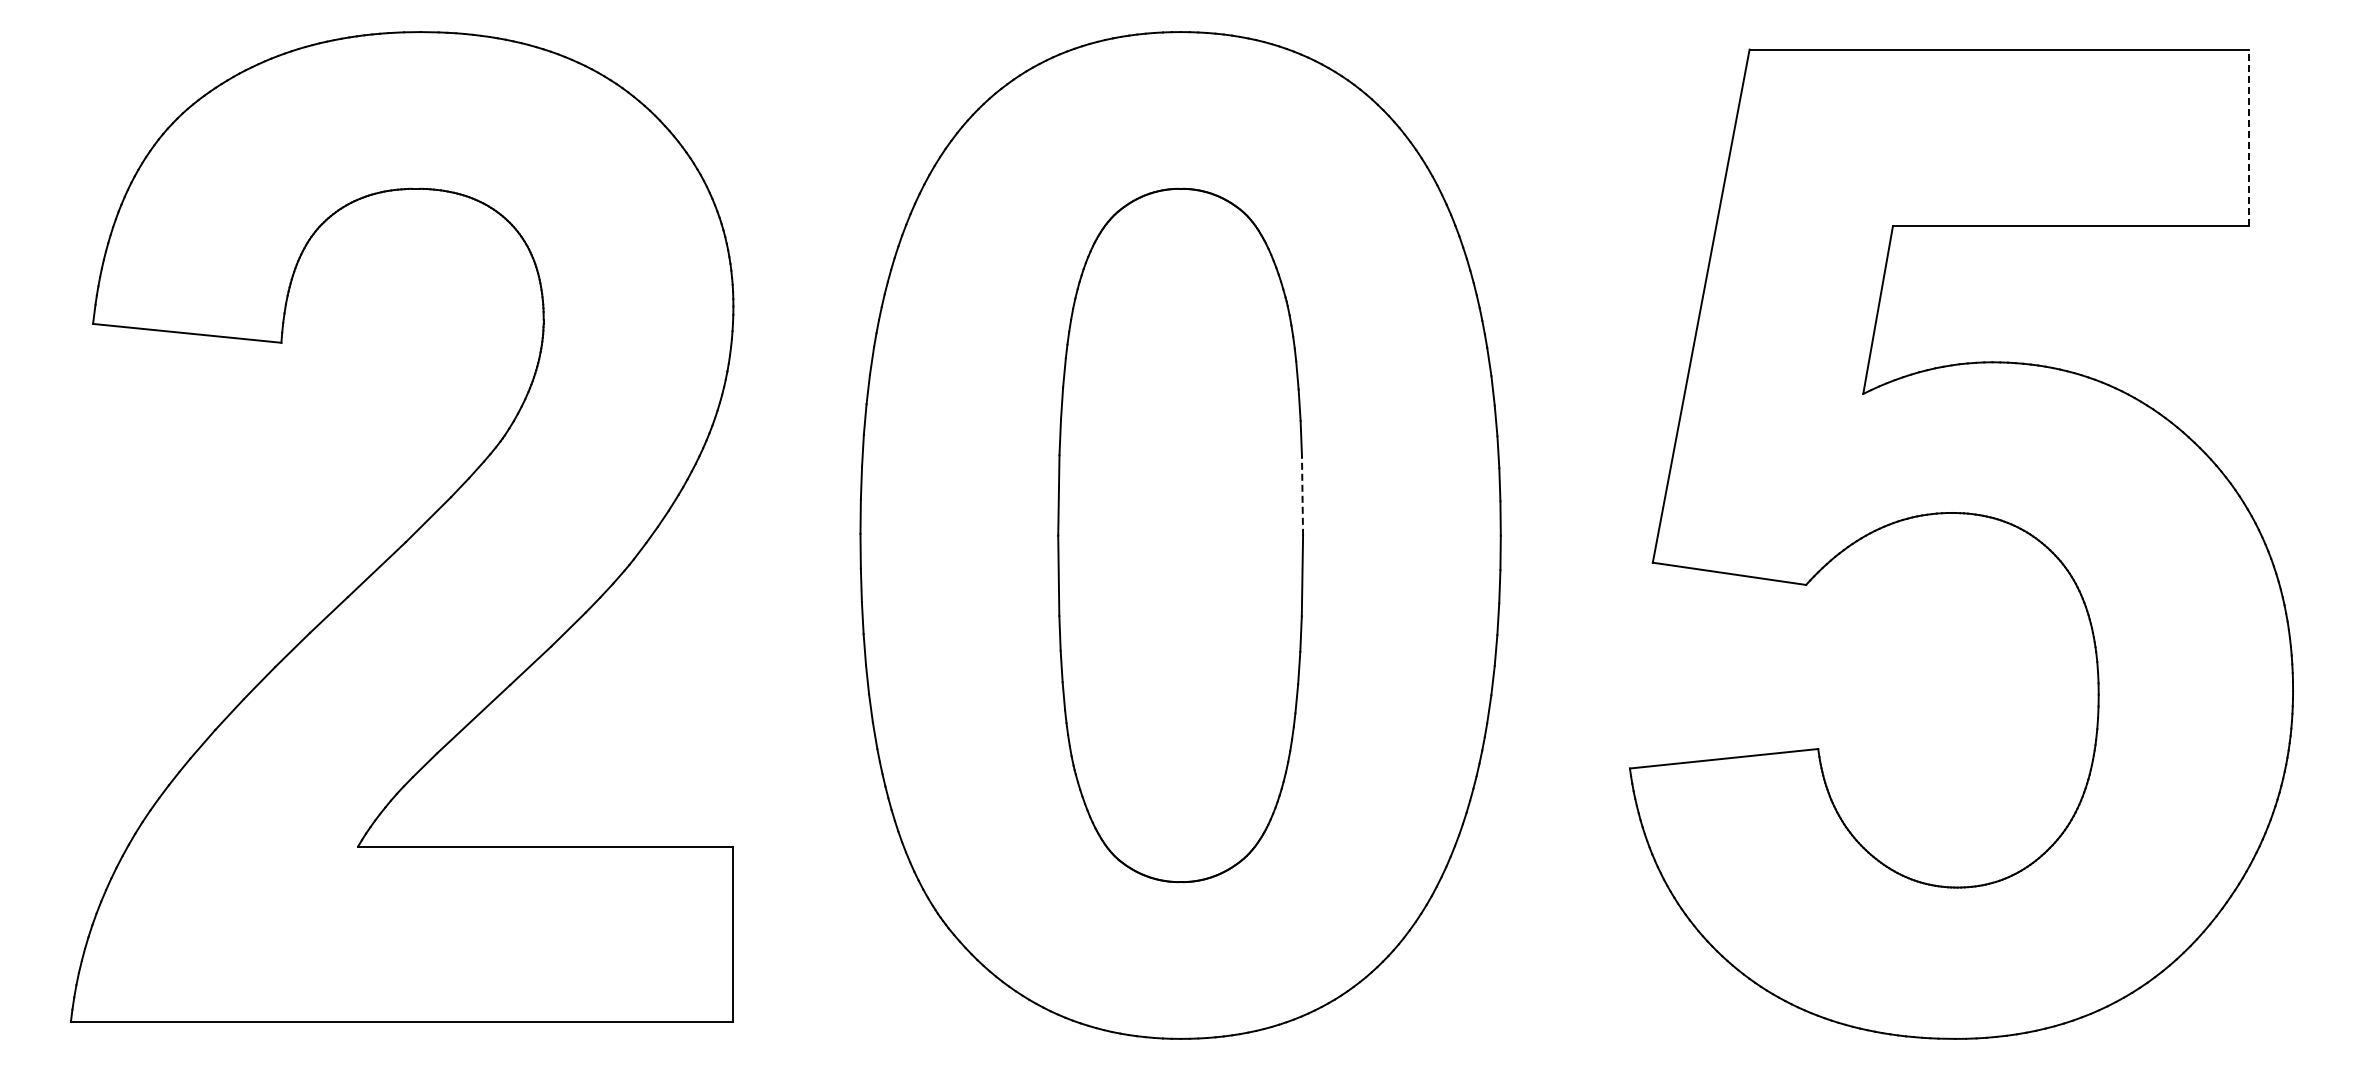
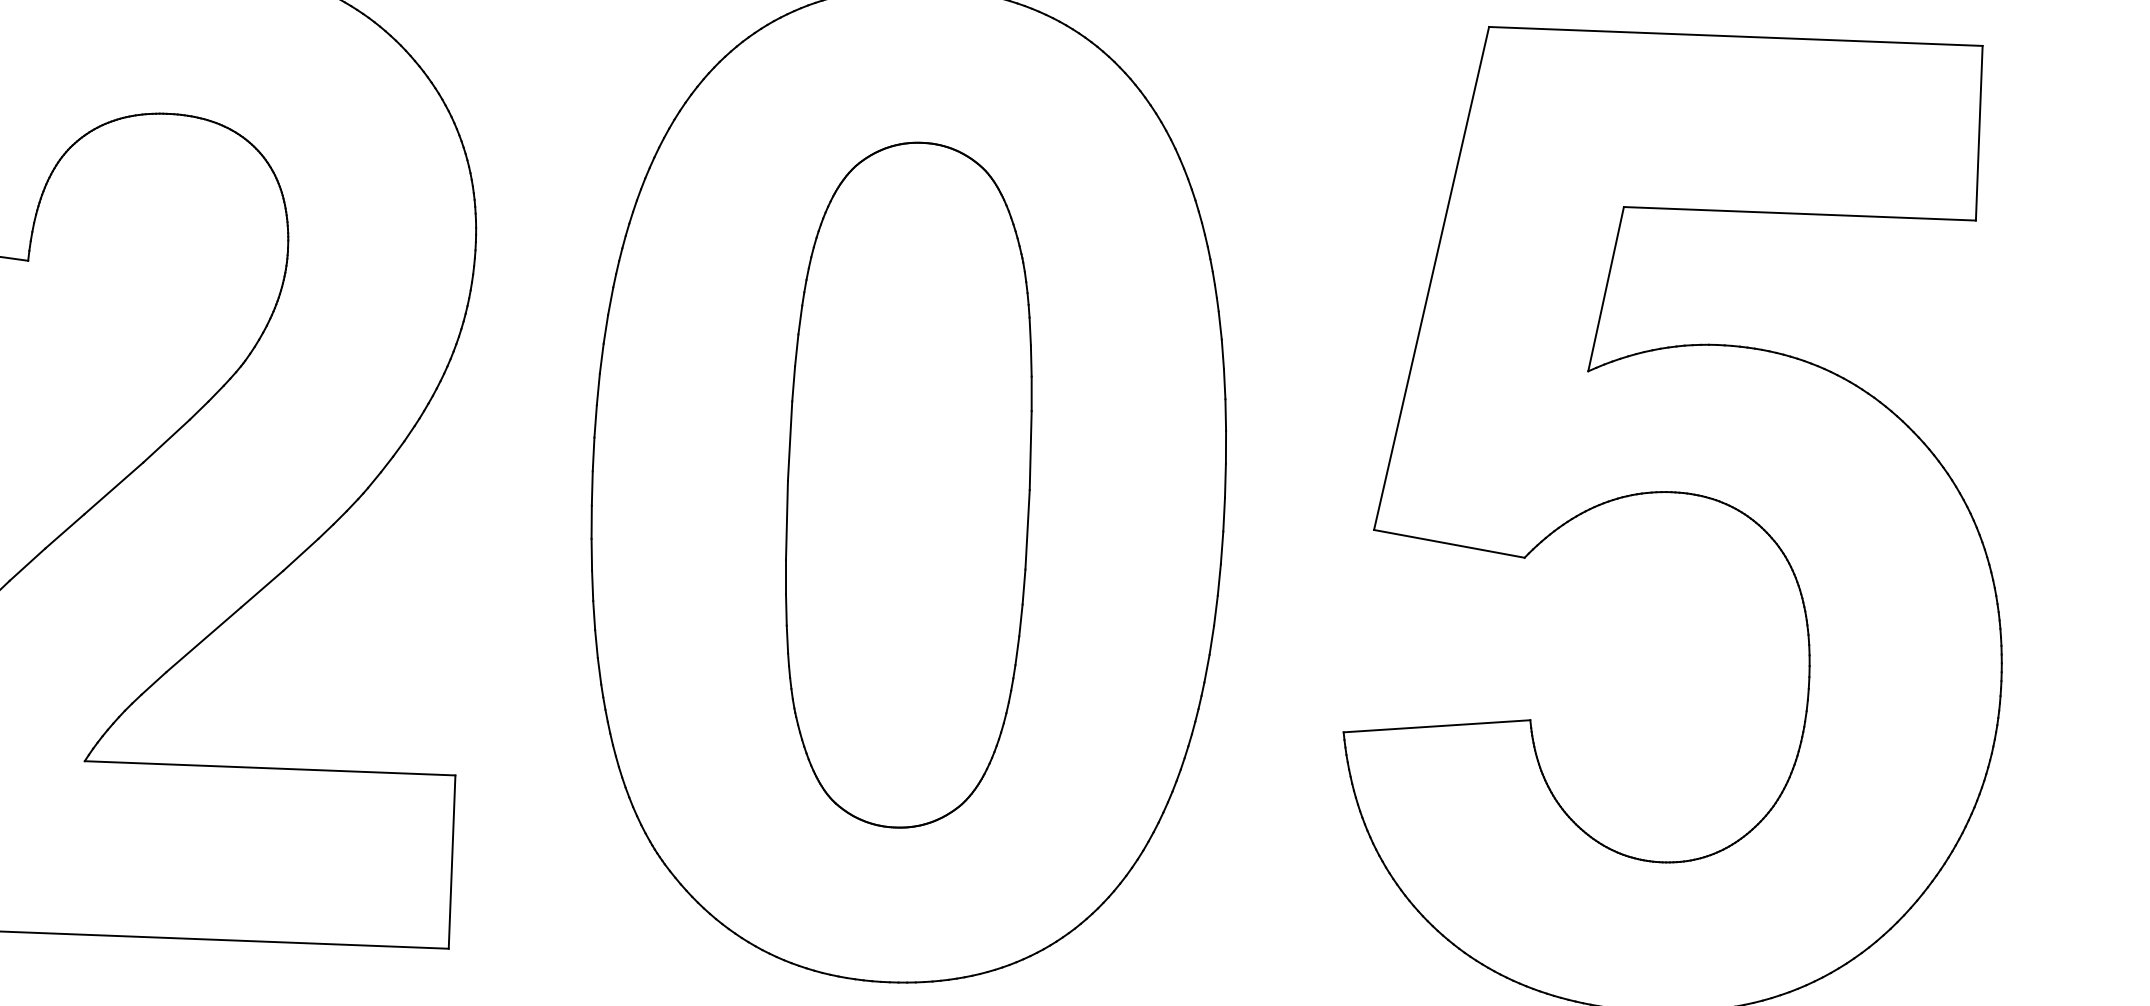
line: (2249, 137) -> (1979, 132), dashed -> solid
line: (1302, 495) -> (1030, 450), dashed -> solid

